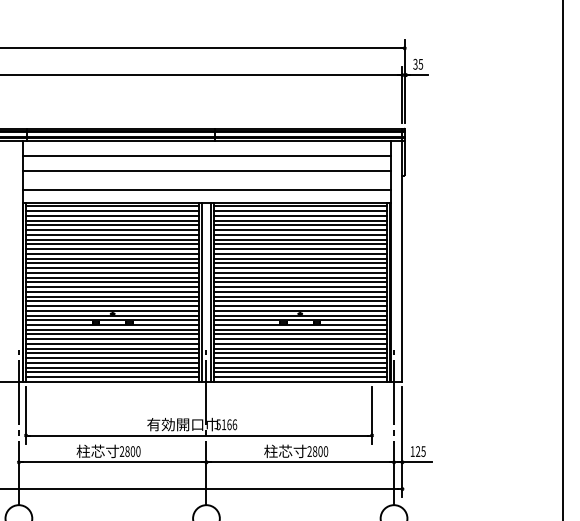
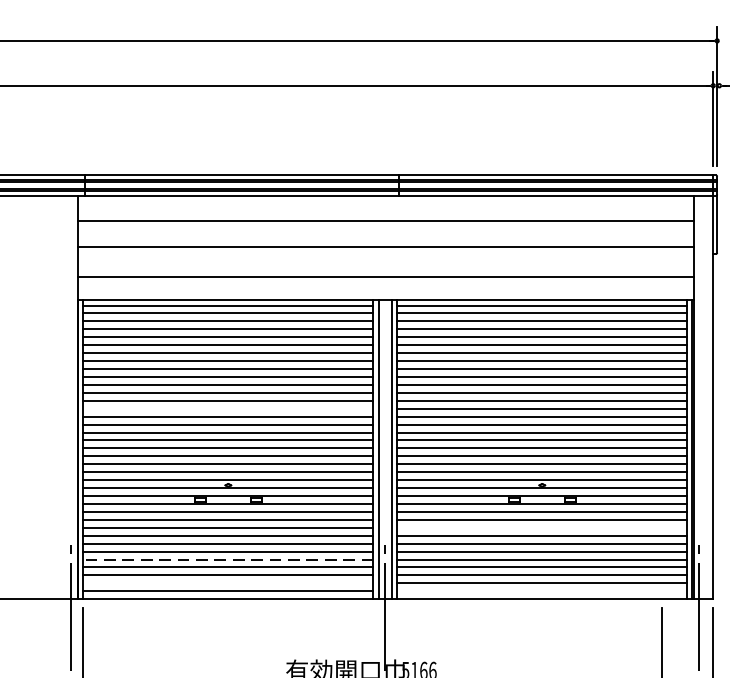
line: (112, 268) -> (228, 409), removed
line: (299, 339) -> (540, 528), removed
line: (112, 358) -> (228, 560), solid -> dashed
line: (112, 372) -> (228, 583), removed
line: (299, 377) -> (540, 591), removed

